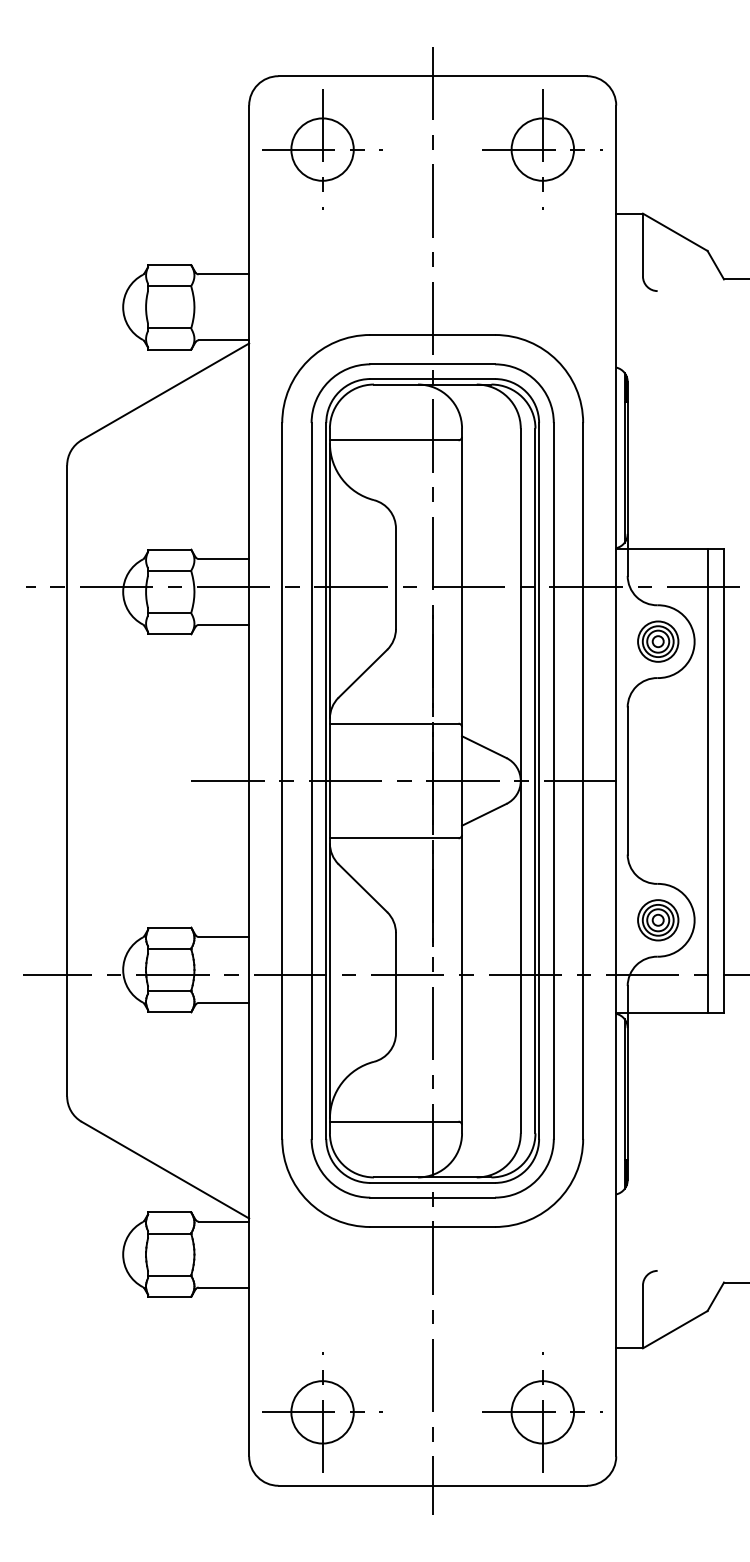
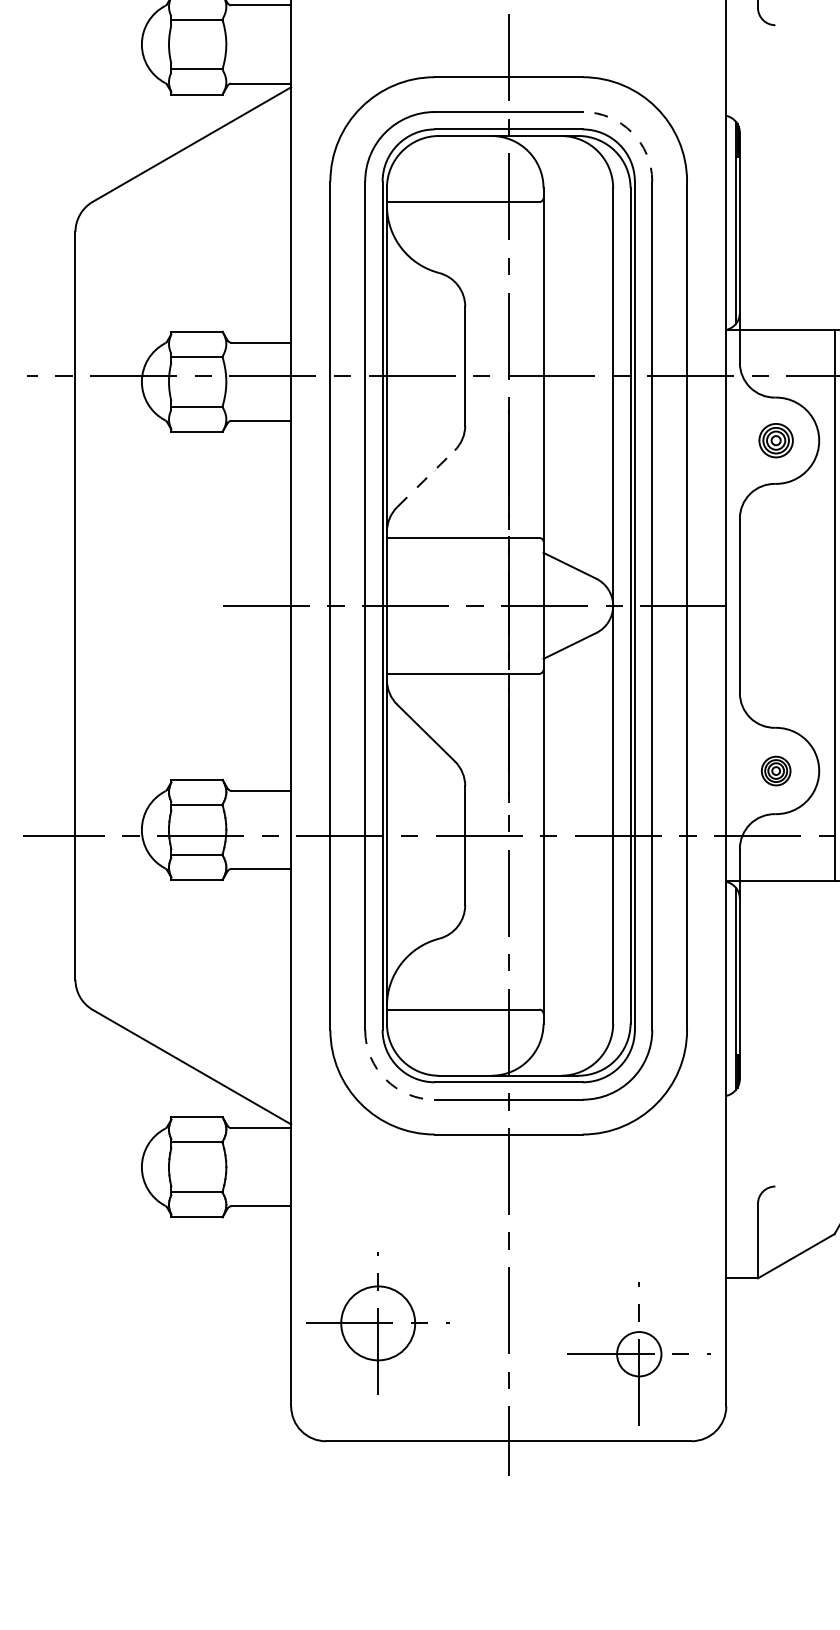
arc: (536, 381) -> (631, 132), solid -> dashed
part: (658, 641) -> (776, 440), size x0.7
line: (363, 673) -> (426, 478), solid -> dashed
part: (658, 920) -> (776, 771), size x0.6
arc: (328, 1180) -> (385, 1079), solid -> dashed
part: (322, 1412) -> (378, 1323), moved
circle: (542, 1412) -> (638, 1354), size x0.6

